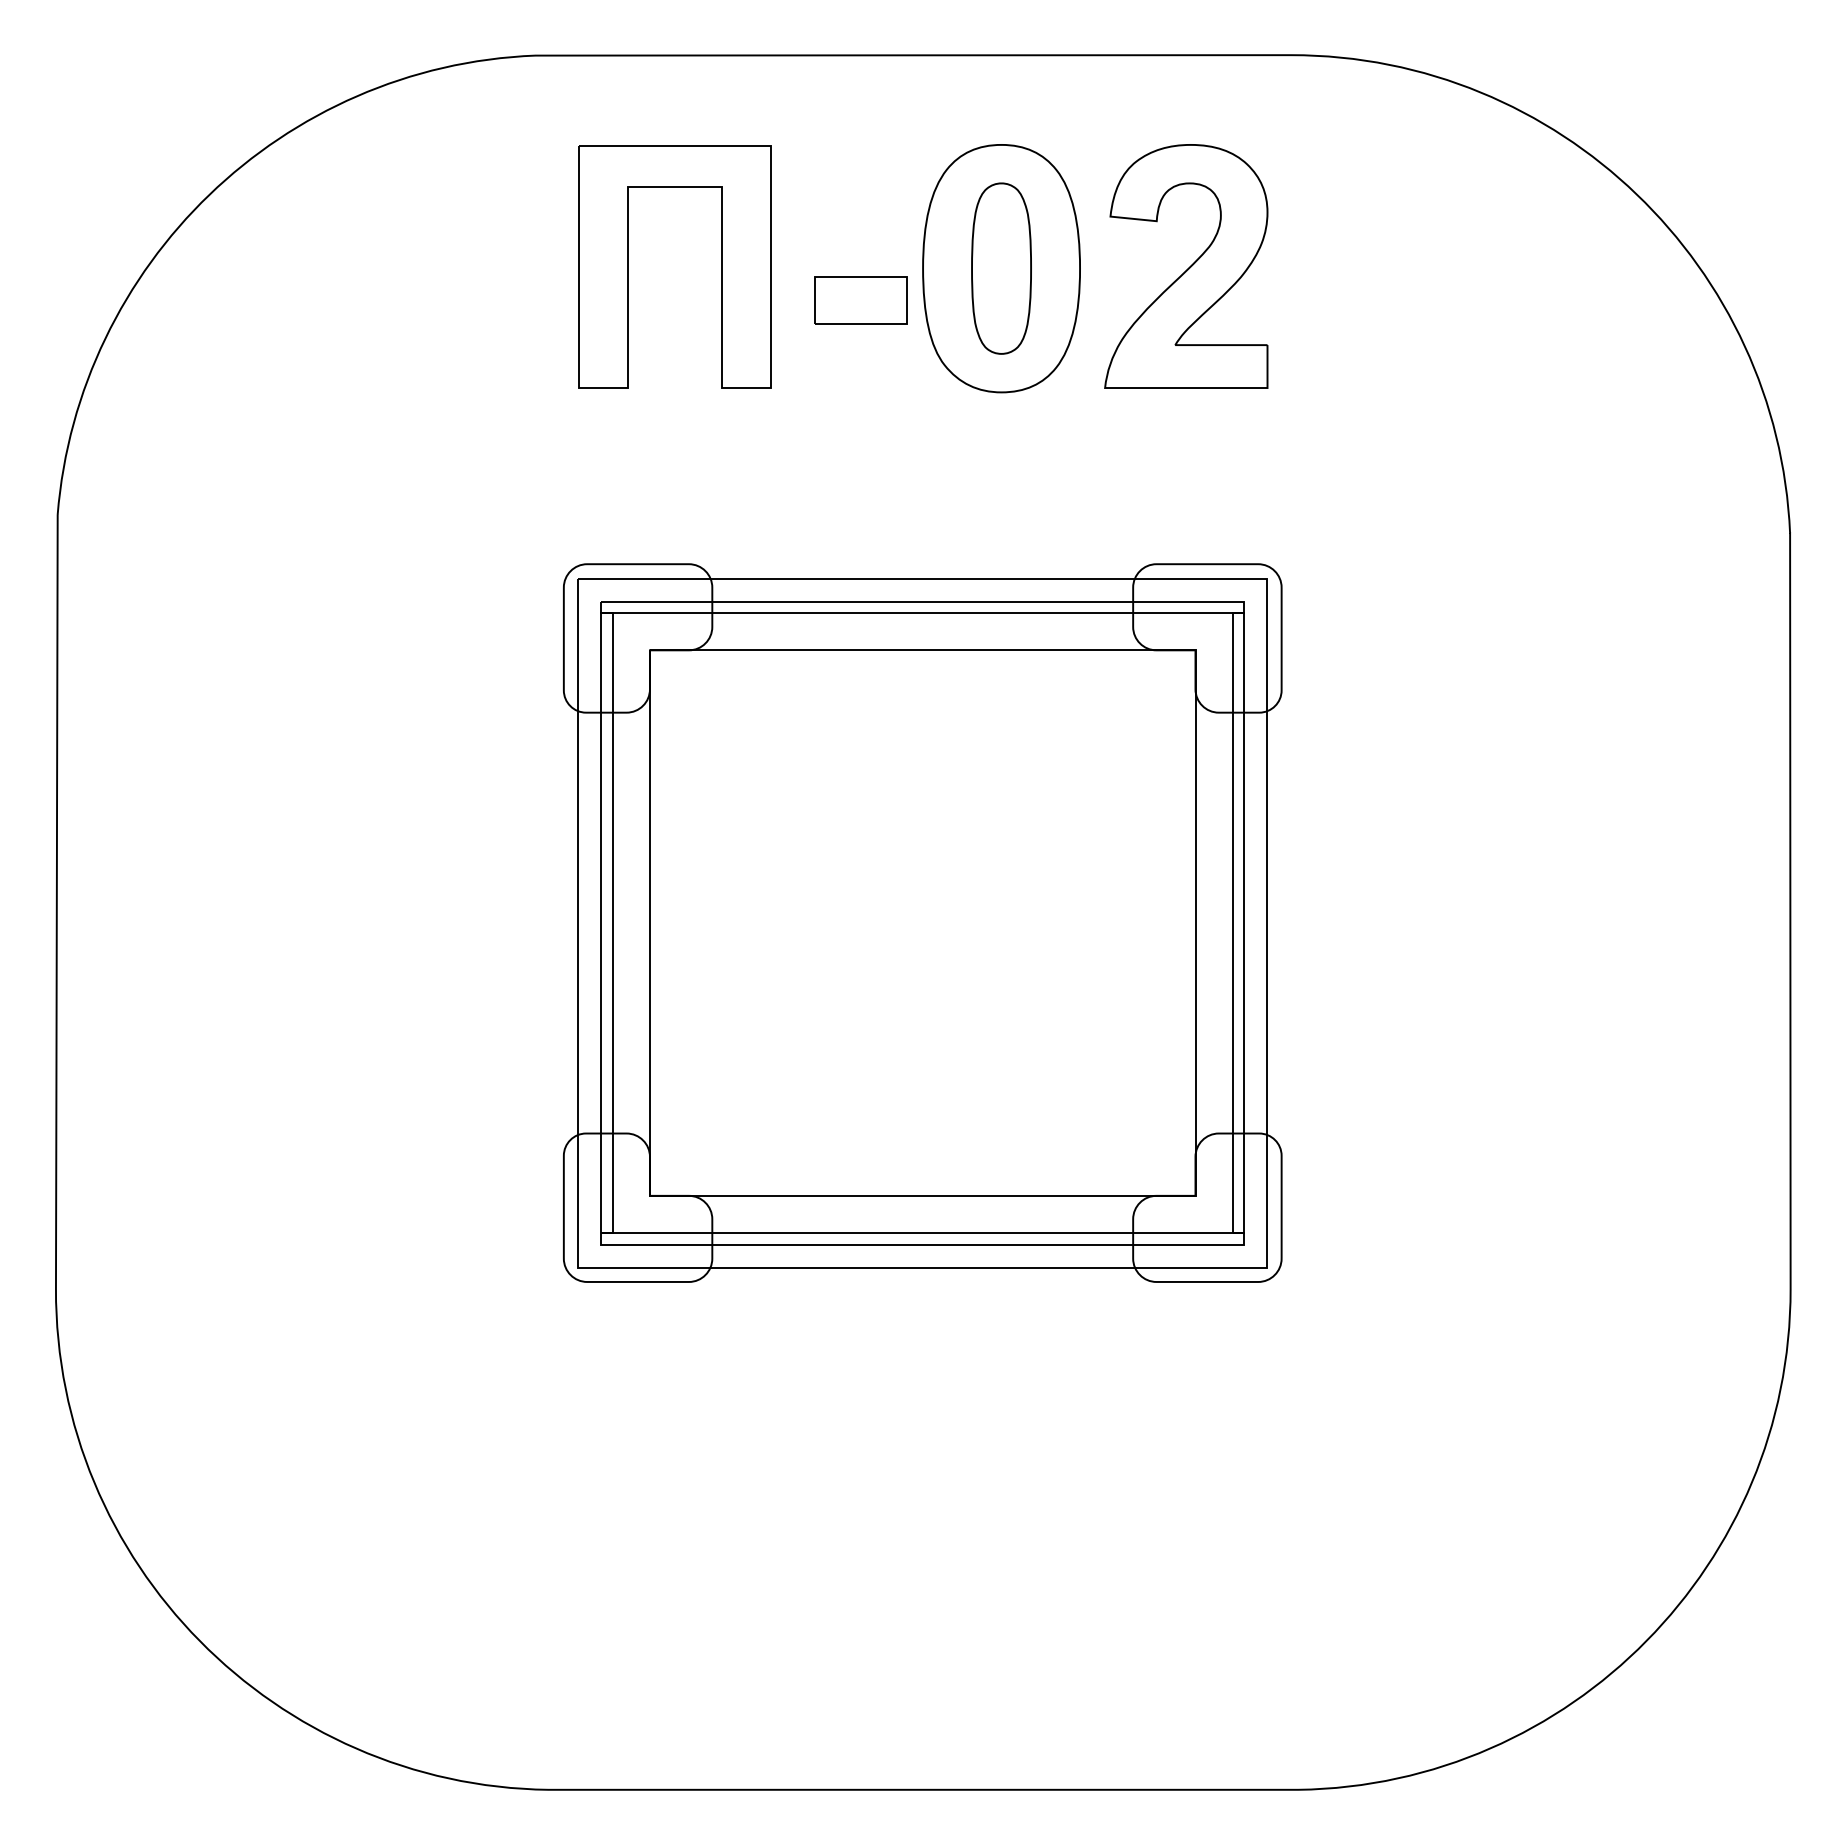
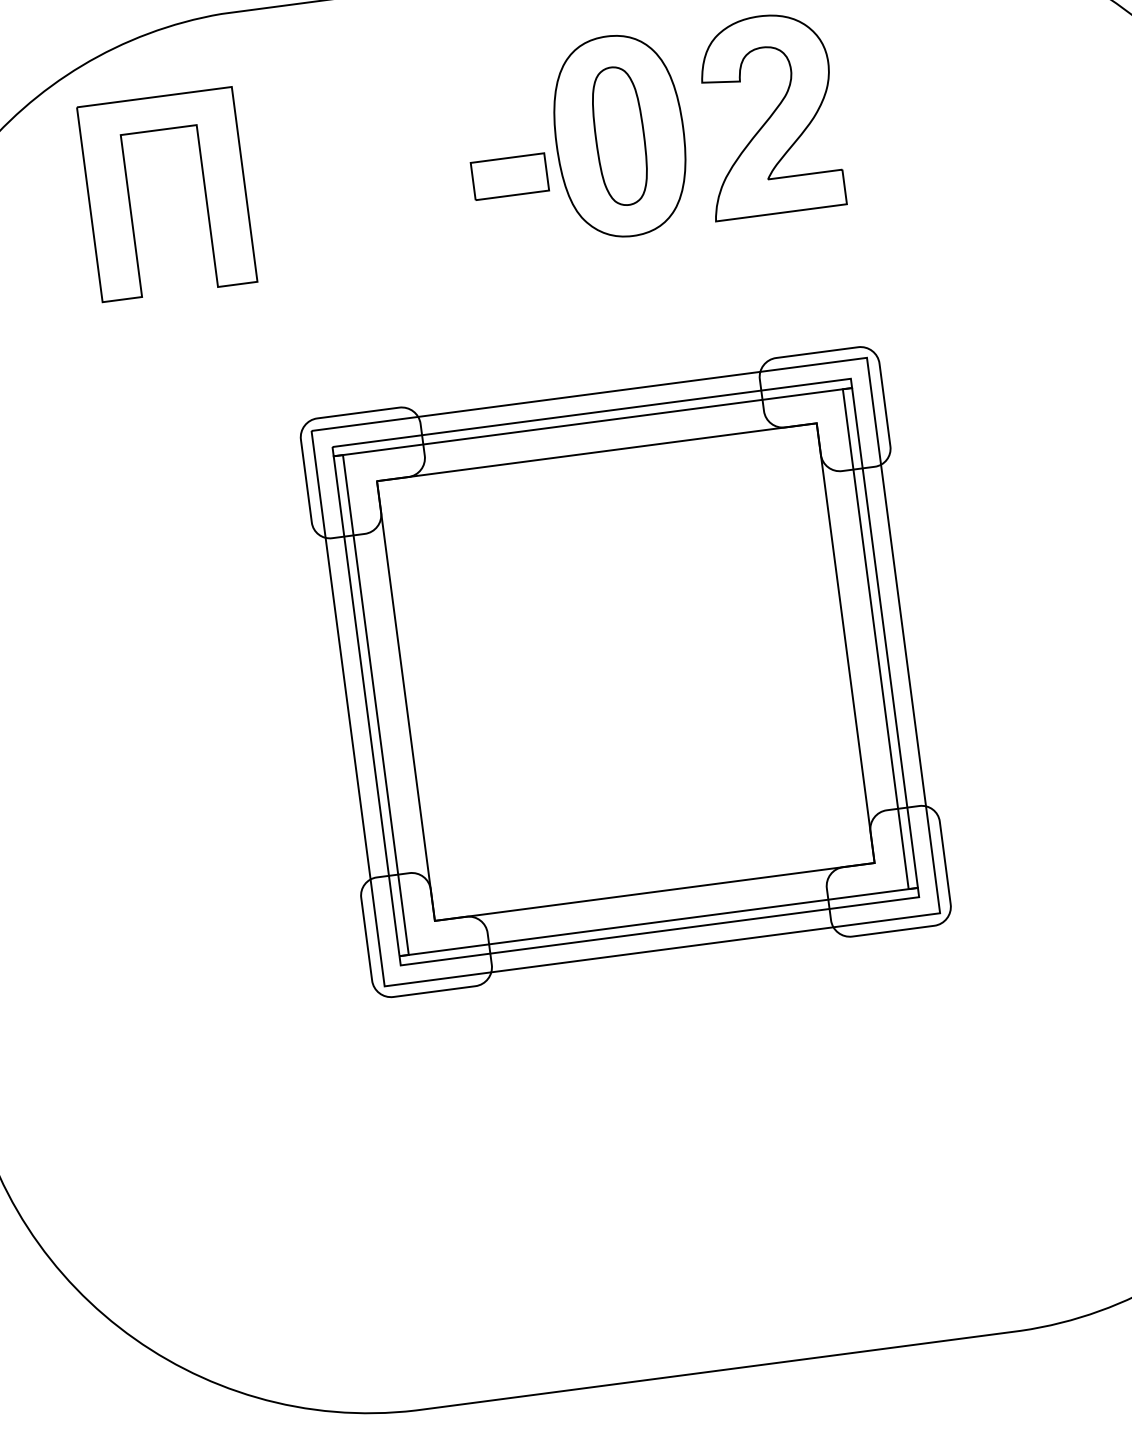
part: (628, 266) -> (129, 199), moved

